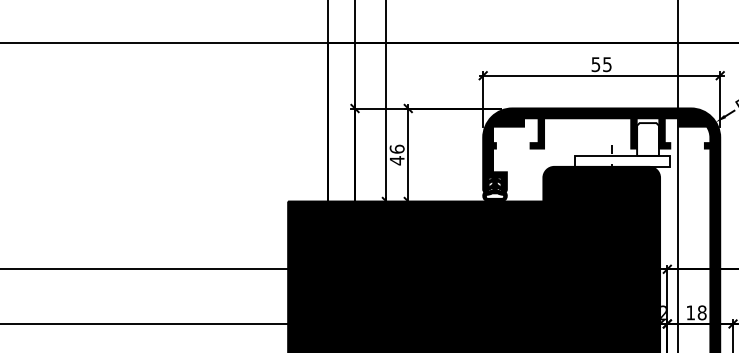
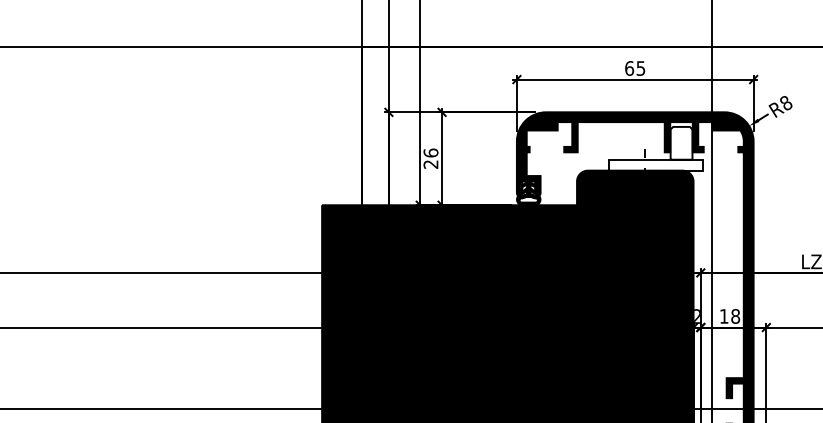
text: (595, 64) -> (629, 68), 55 -> 65
text: (396, 160) -> (430, 164), 46 -> 26

